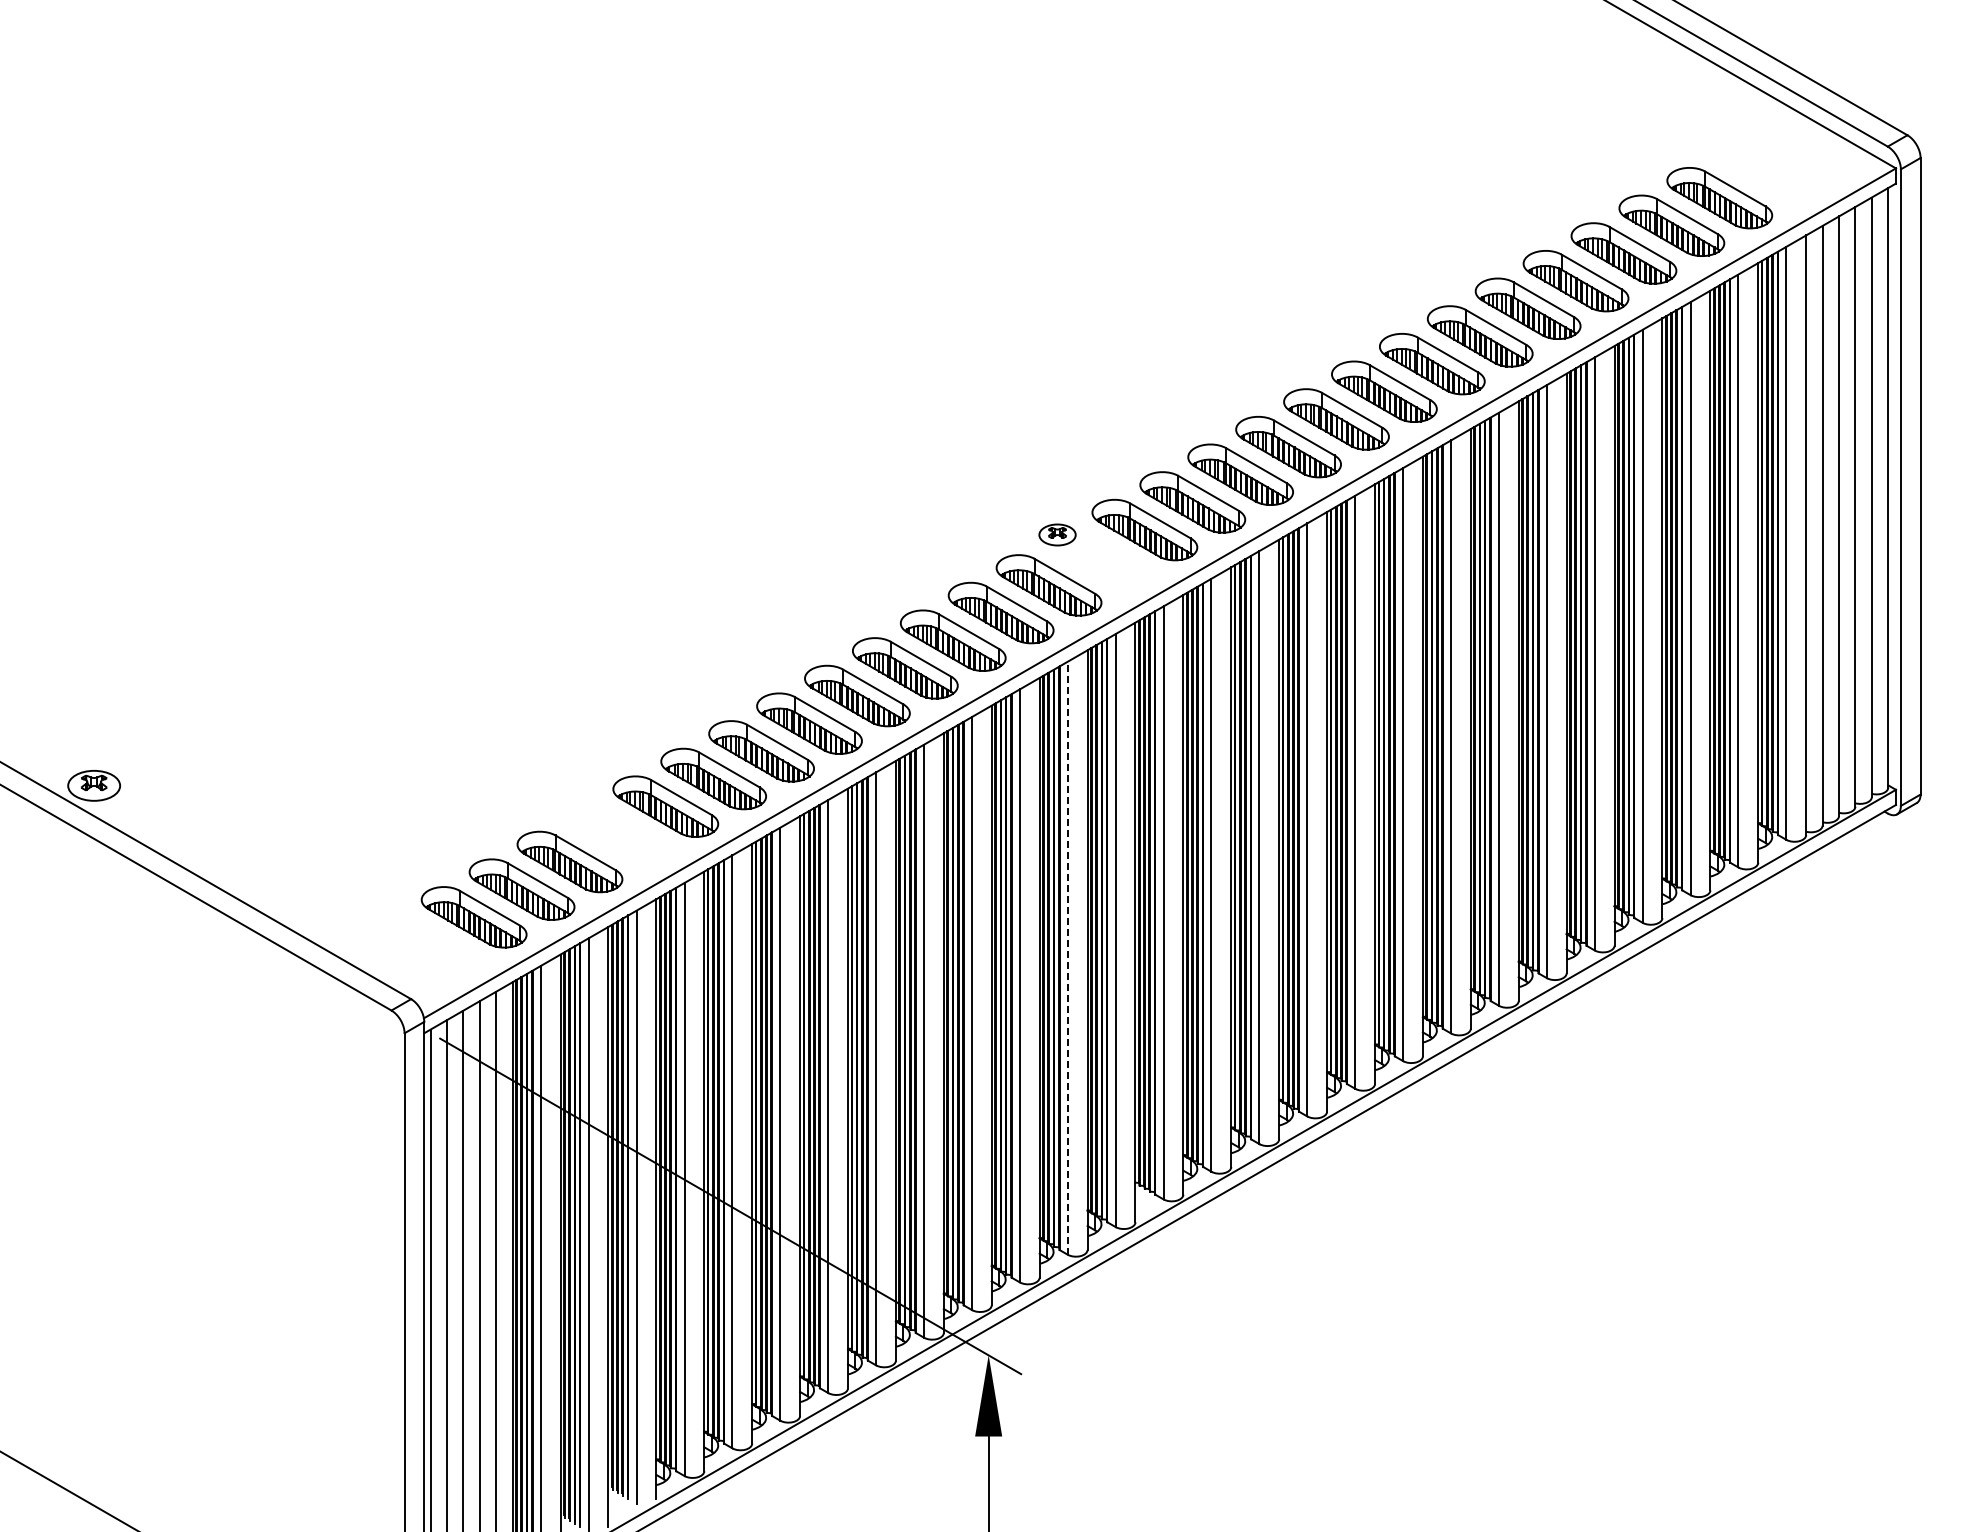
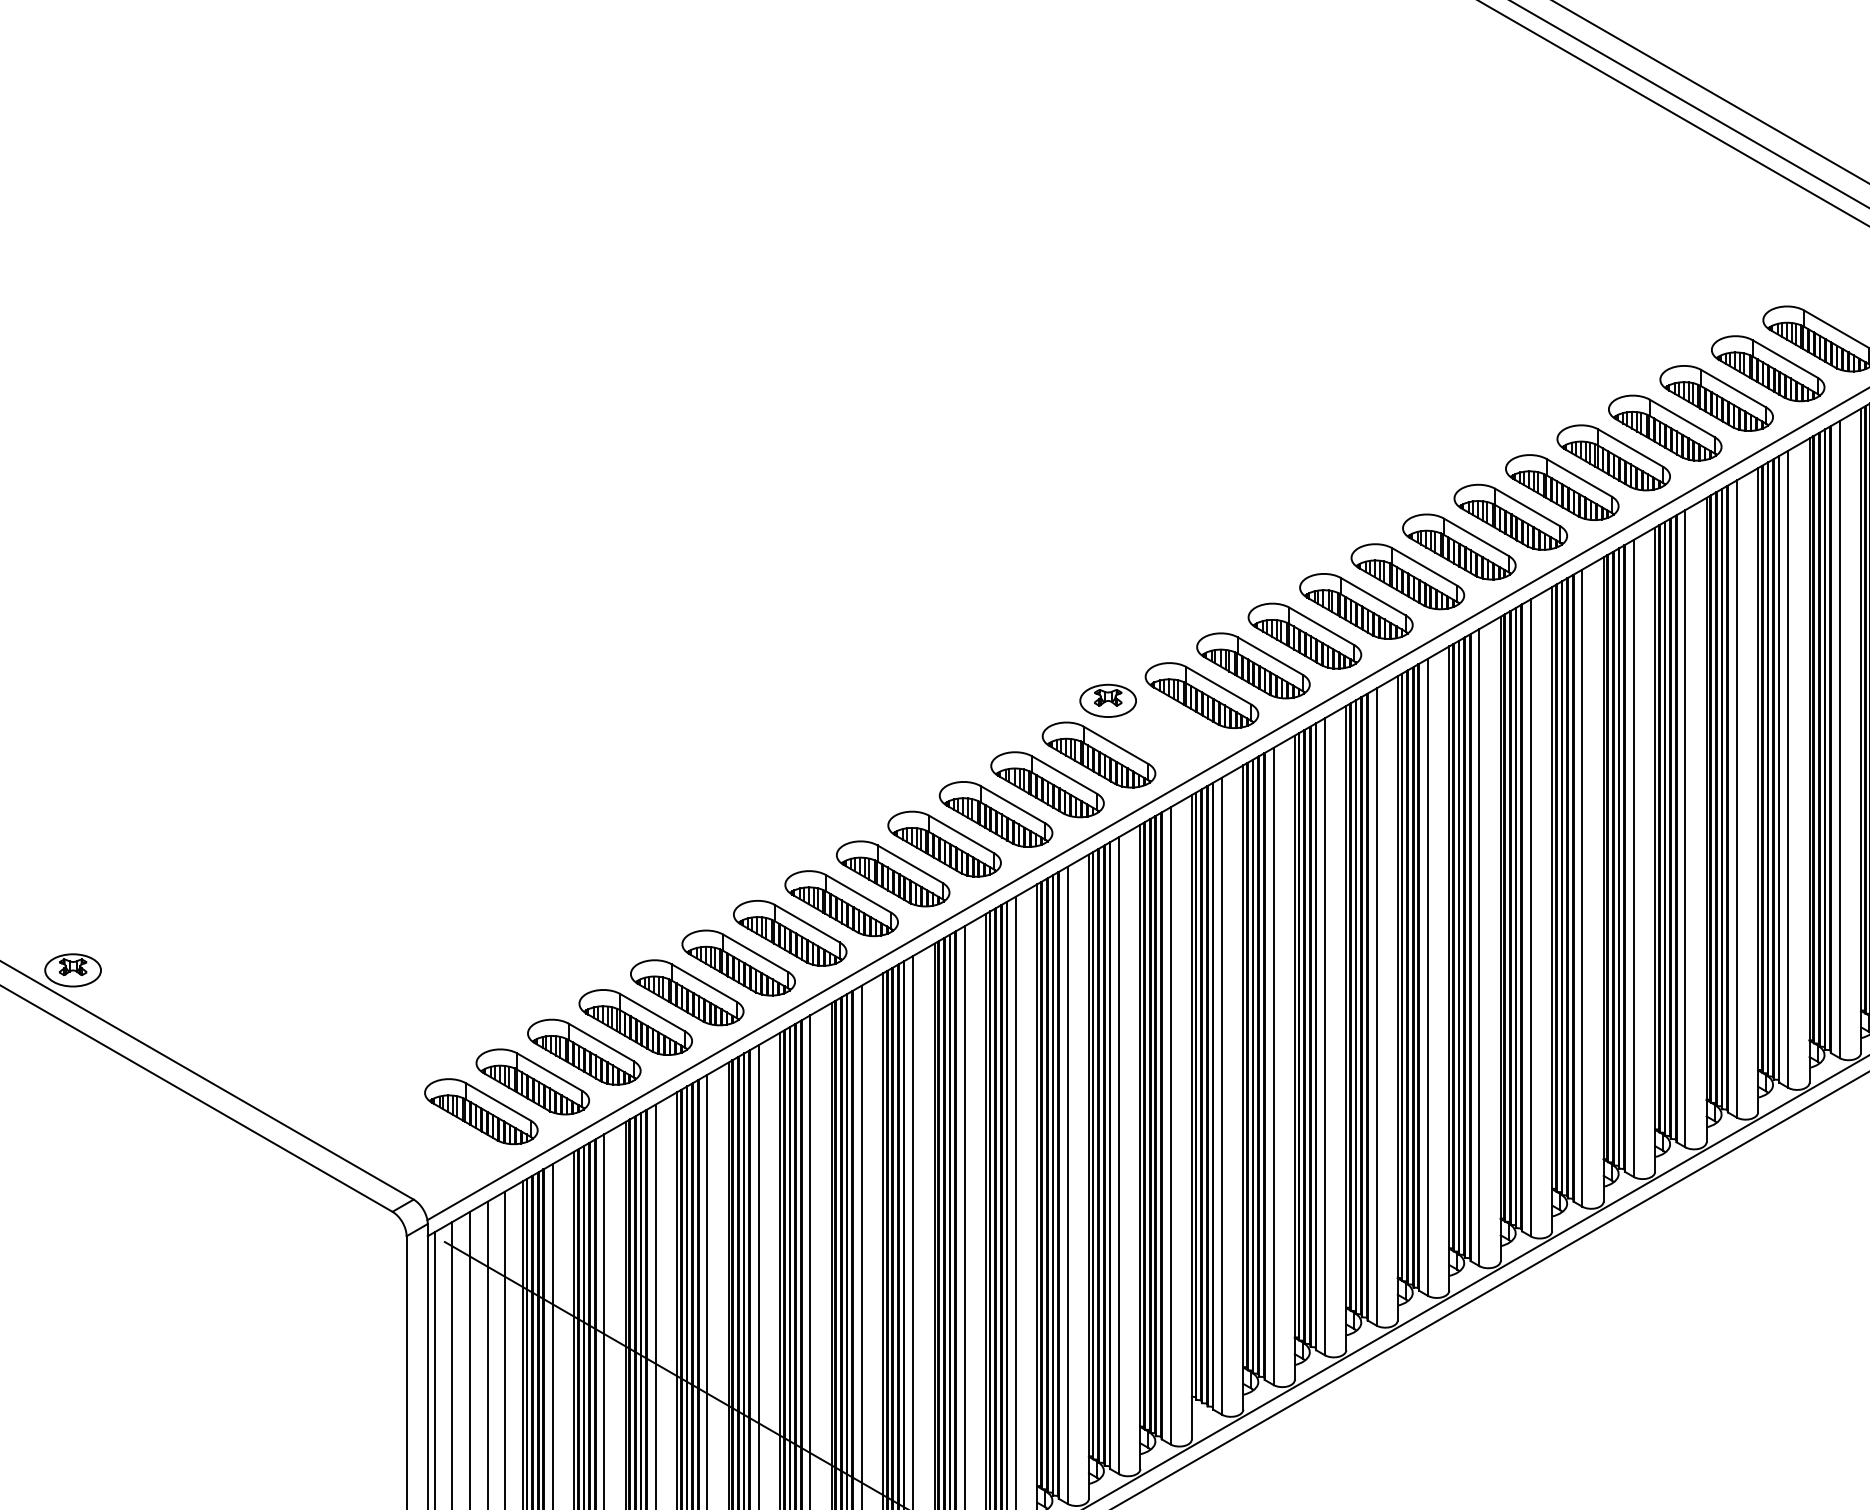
part: (1057, 534) -> (1108, 700), size x1.43
part: (617, 834) -> (635, 1022), added
line: (1067, 957) -> (1118, 1154), dashed -> solid

